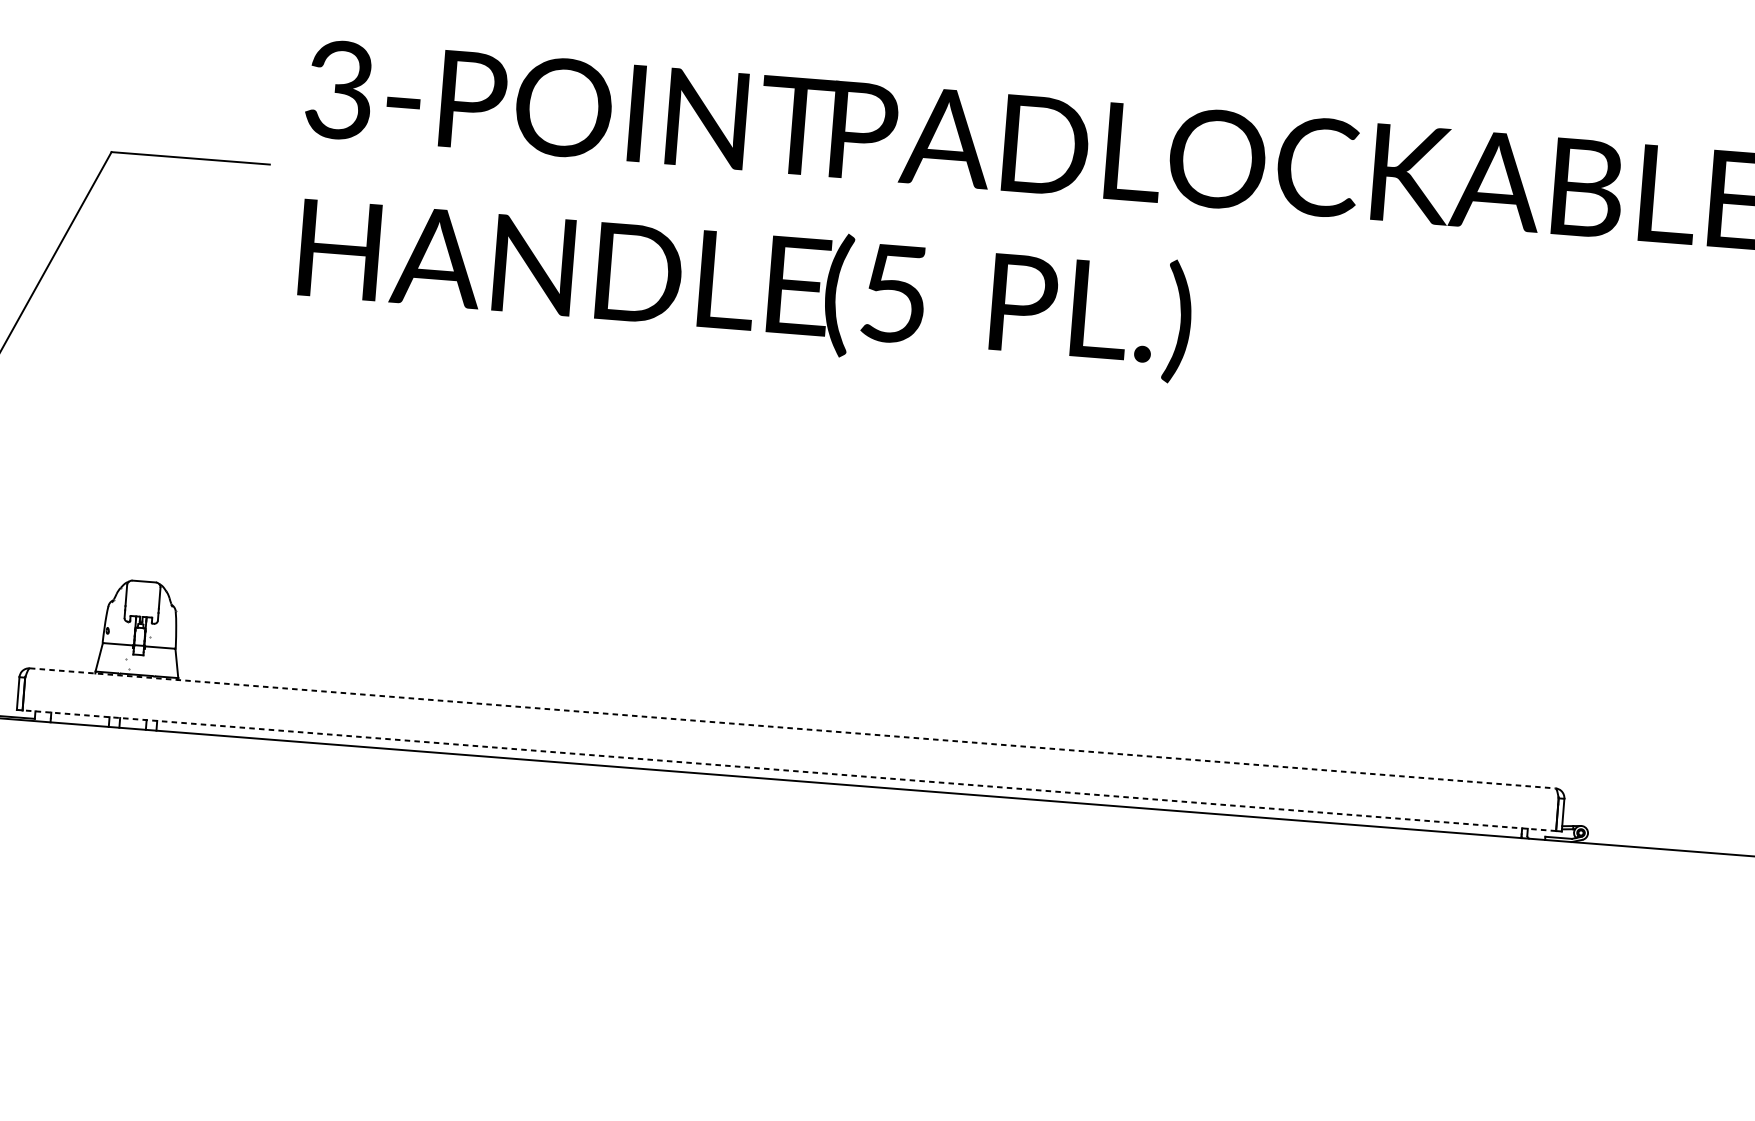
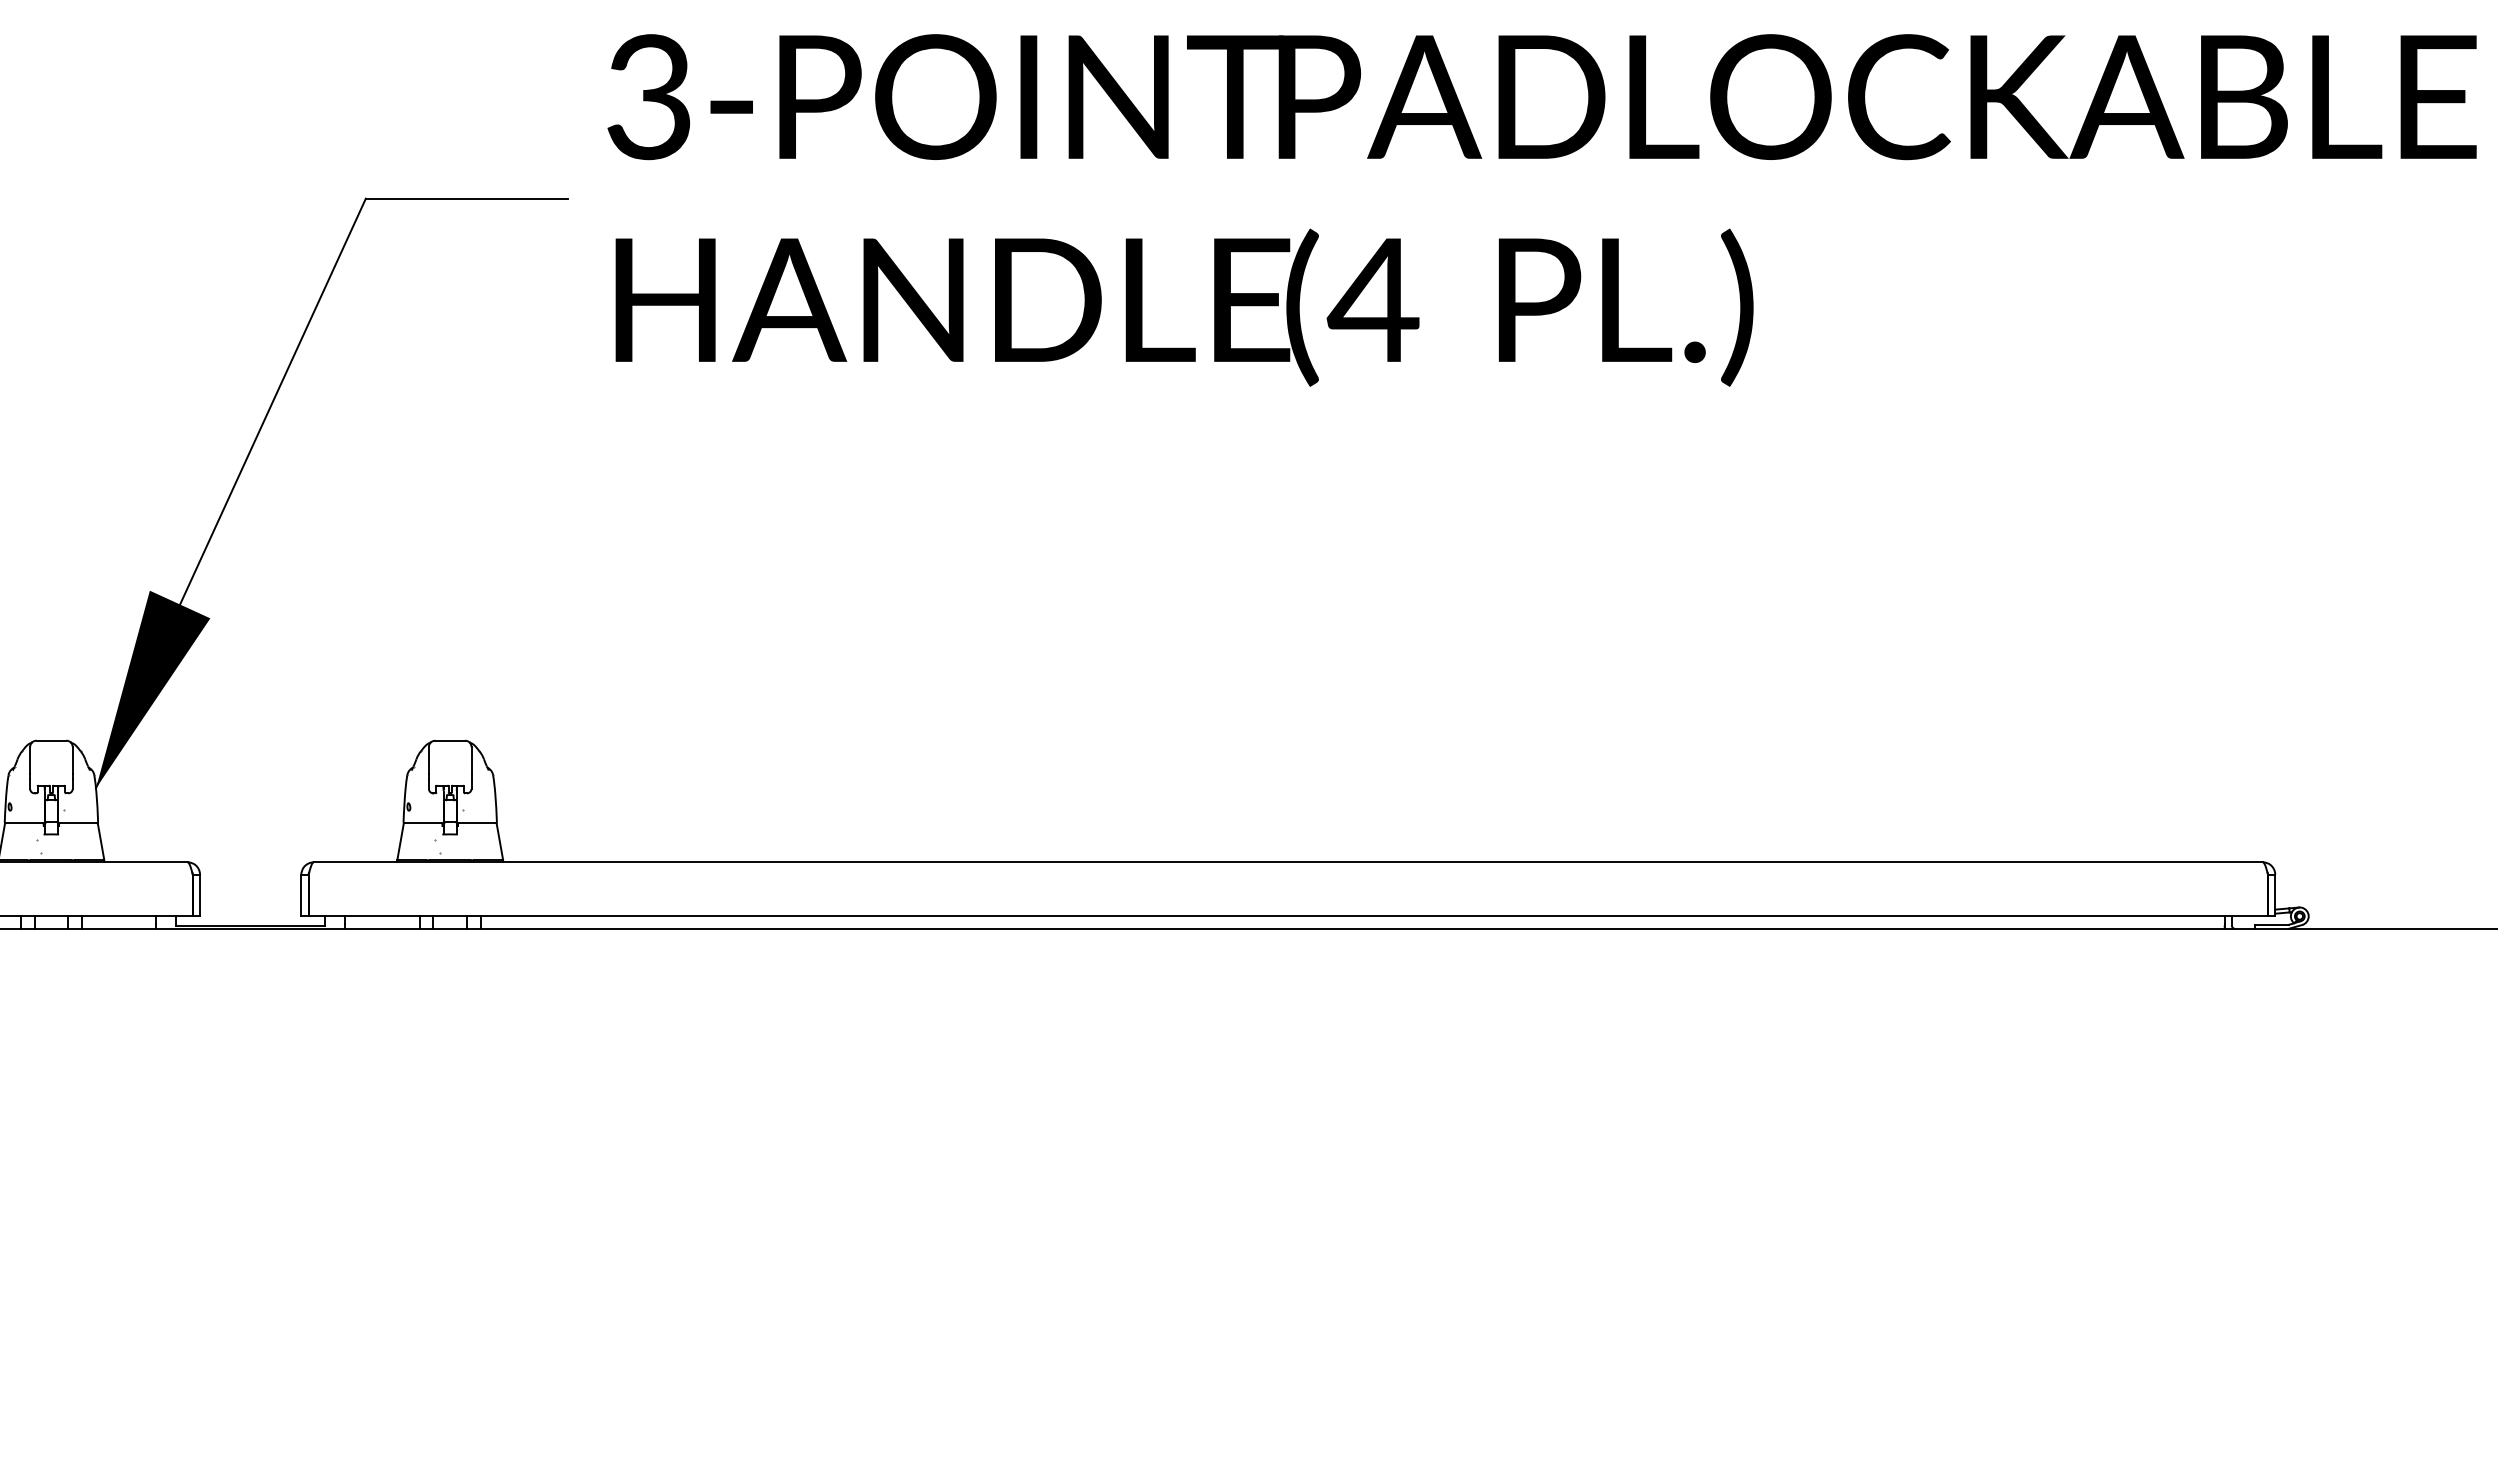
text: (893, 293) -> (1372, 300), (5 -> (4
line: (792, 728) -> (1288, 862), dashed -> solid
line: (789, 770) -> (1288, 916), dashed -> solid

